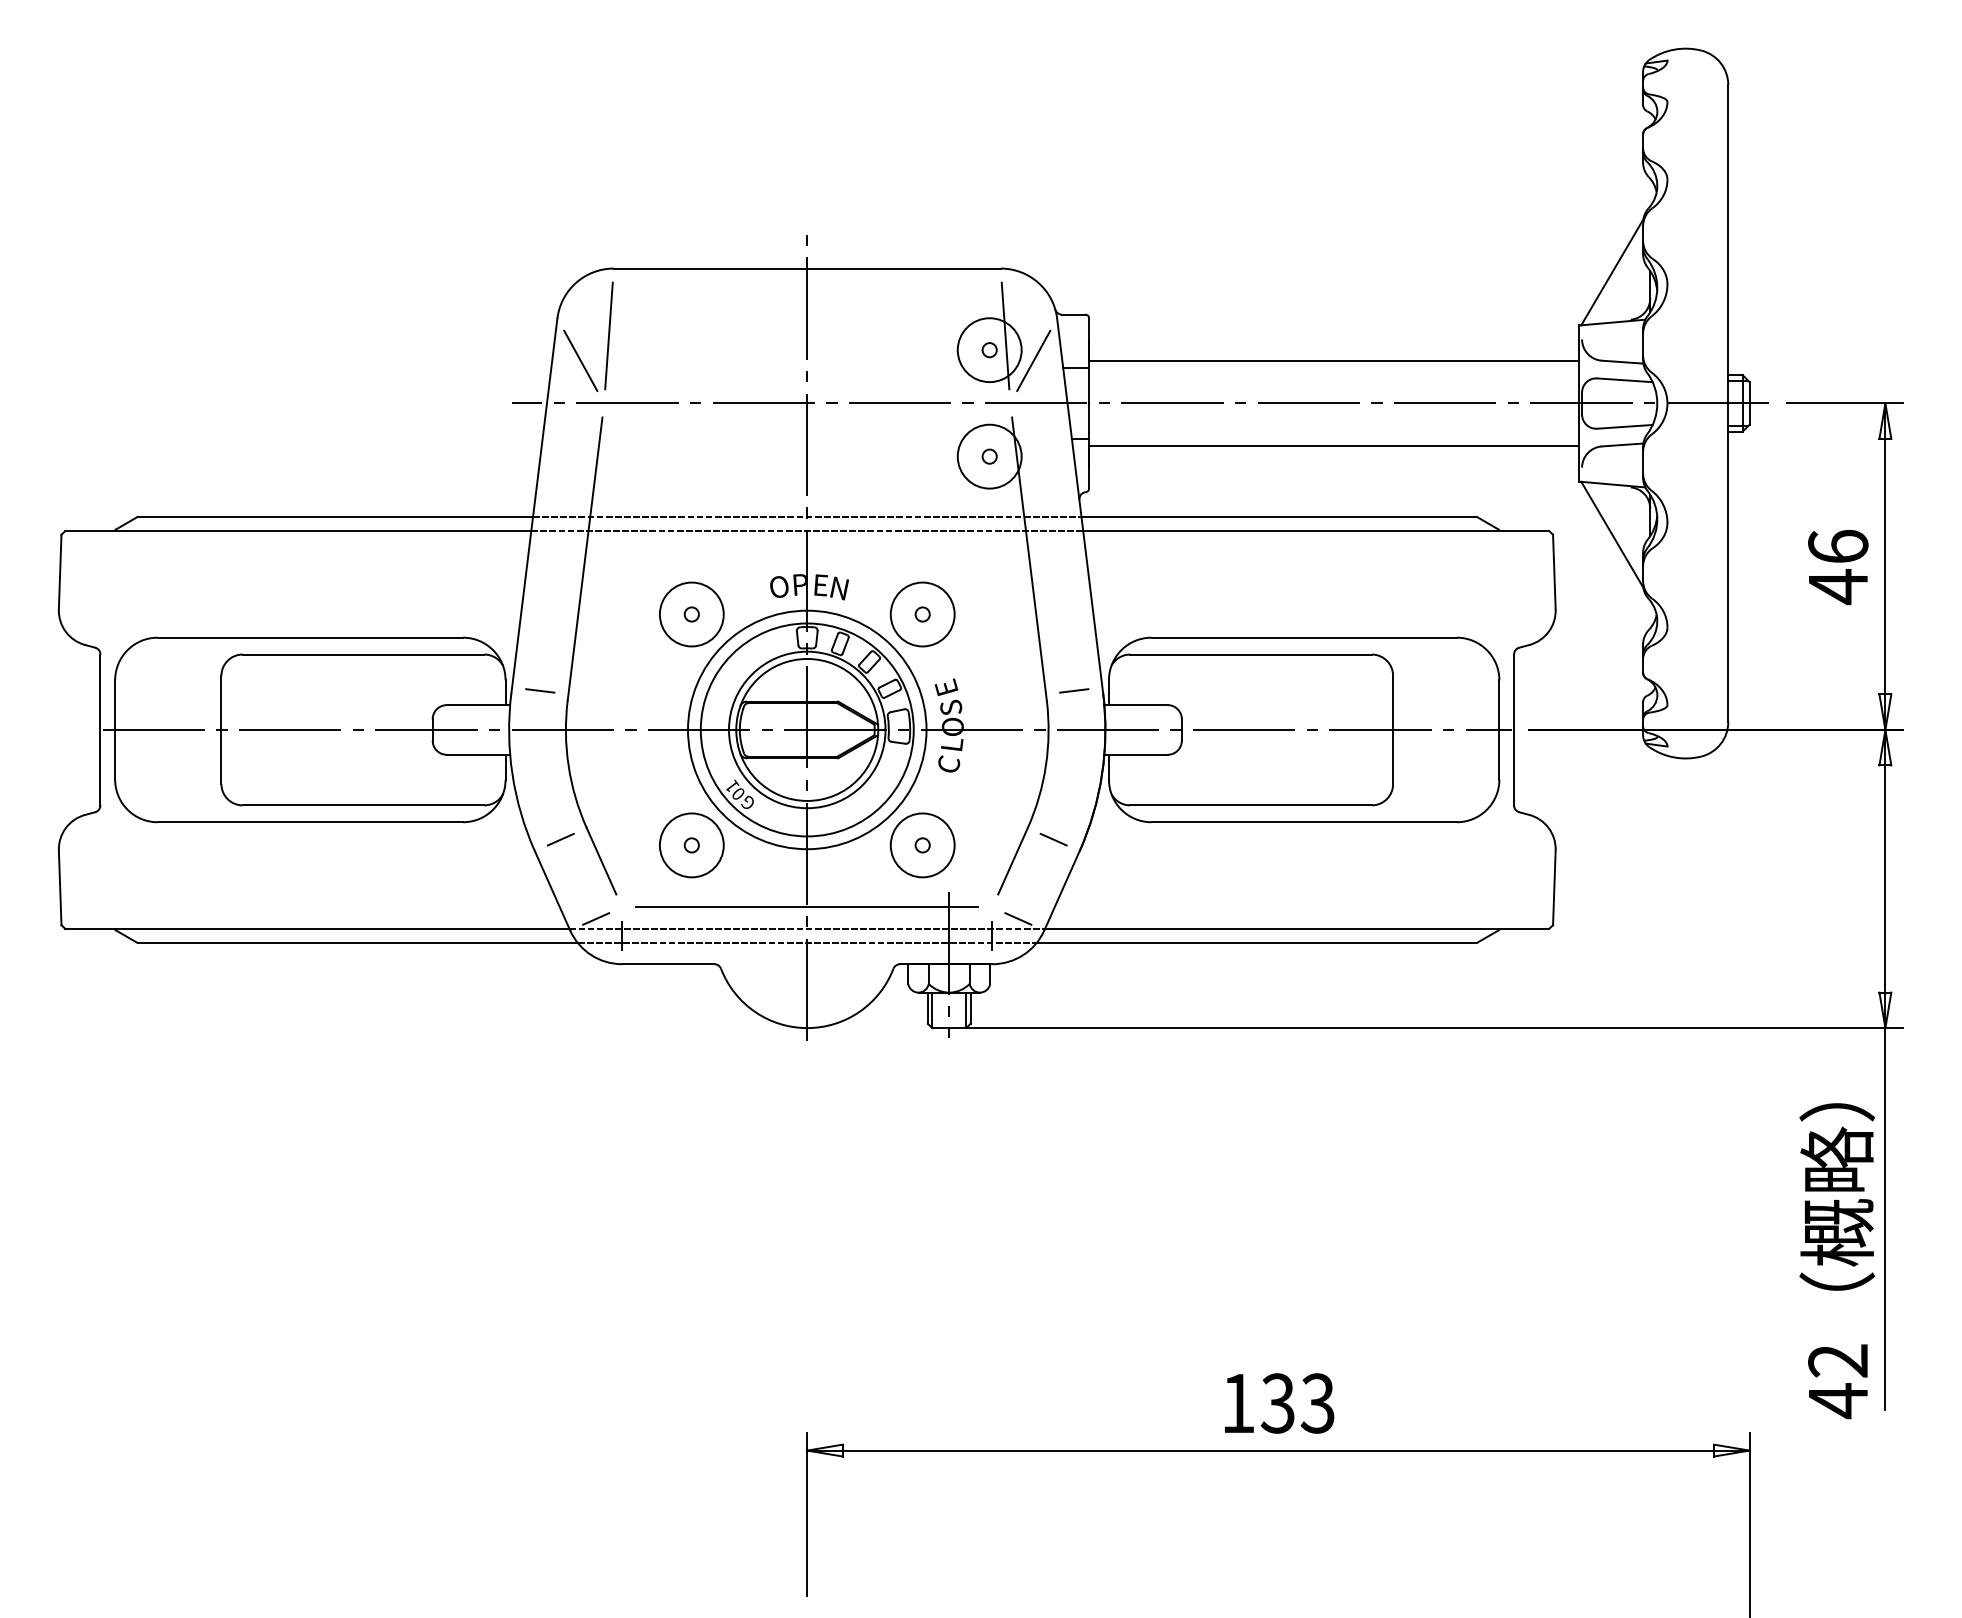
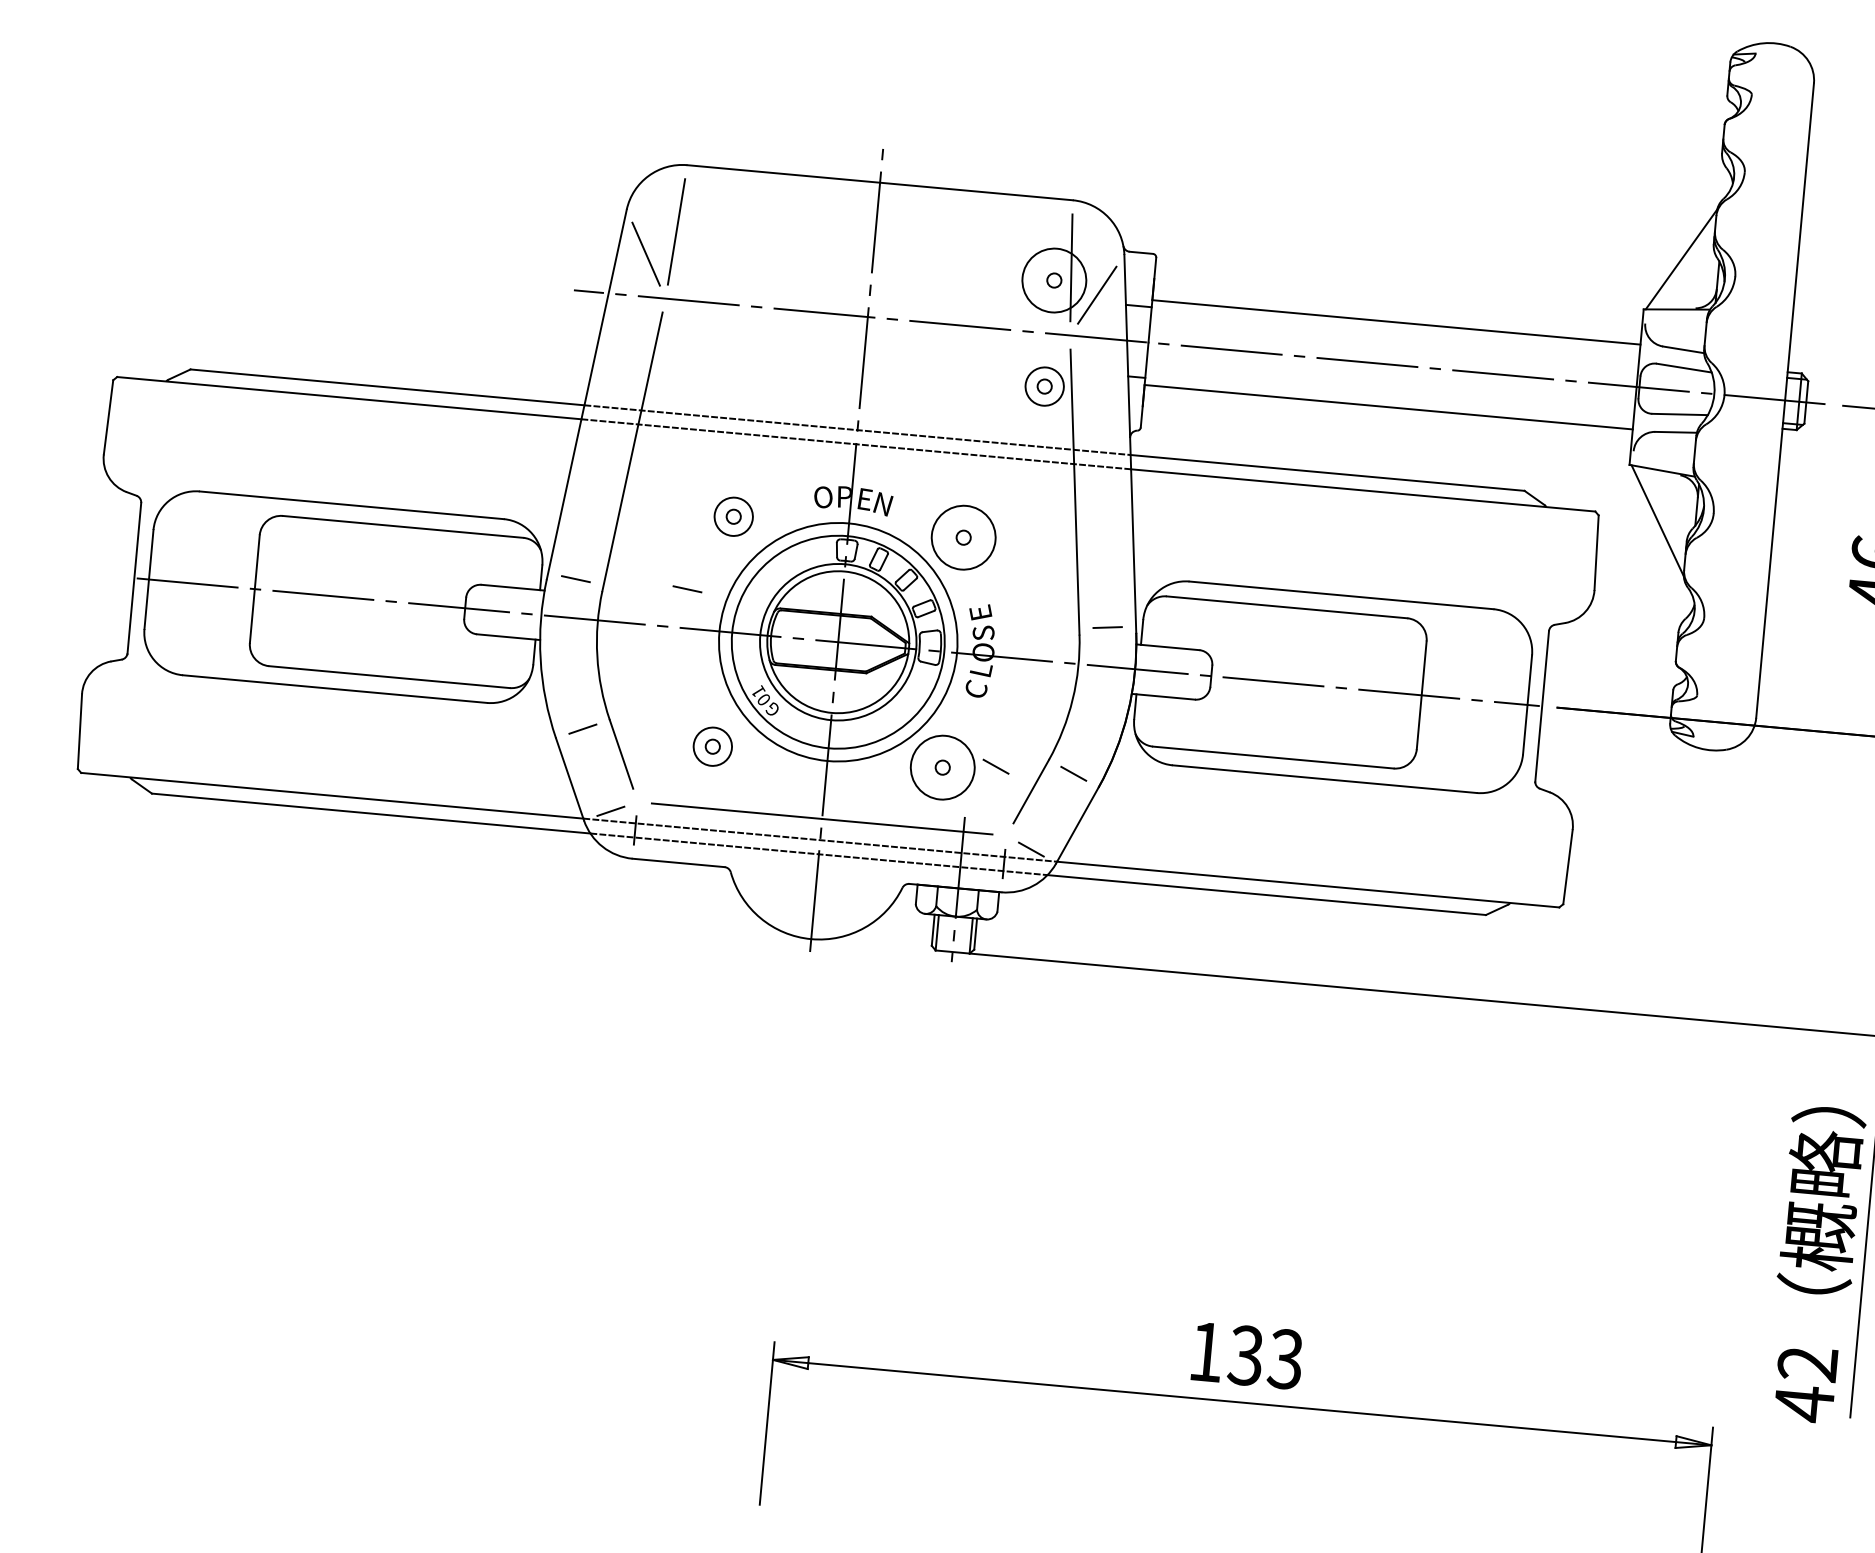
circle: (989, 456) -> (1044, 386), size x0.6
circle: (691, 614) -> (733, 516), size x0.6
line: (652, 690) -> (687, 588), added
line: (975, 839) -> (995, 766), added
circle: (691, 845) -> (712, 746), size x0.6

